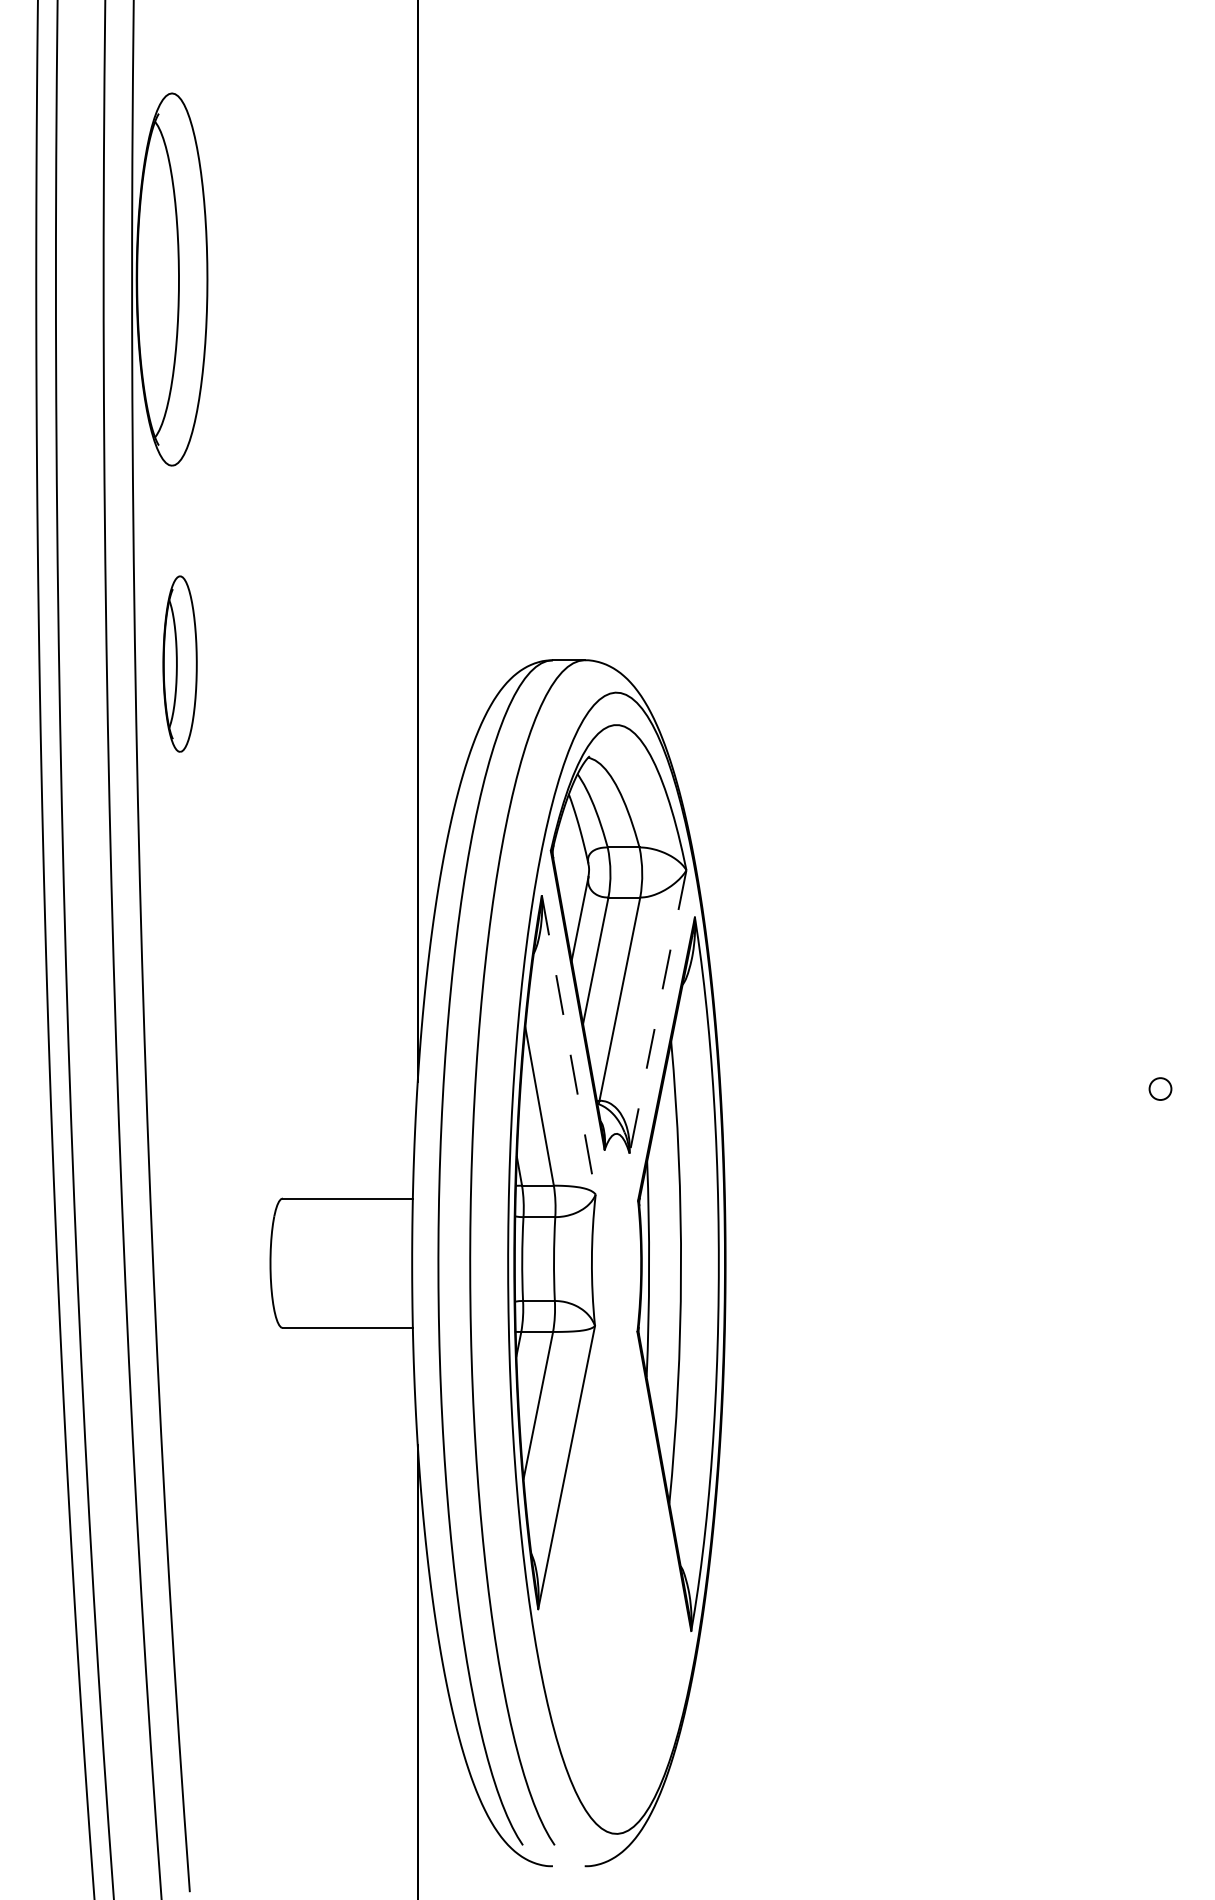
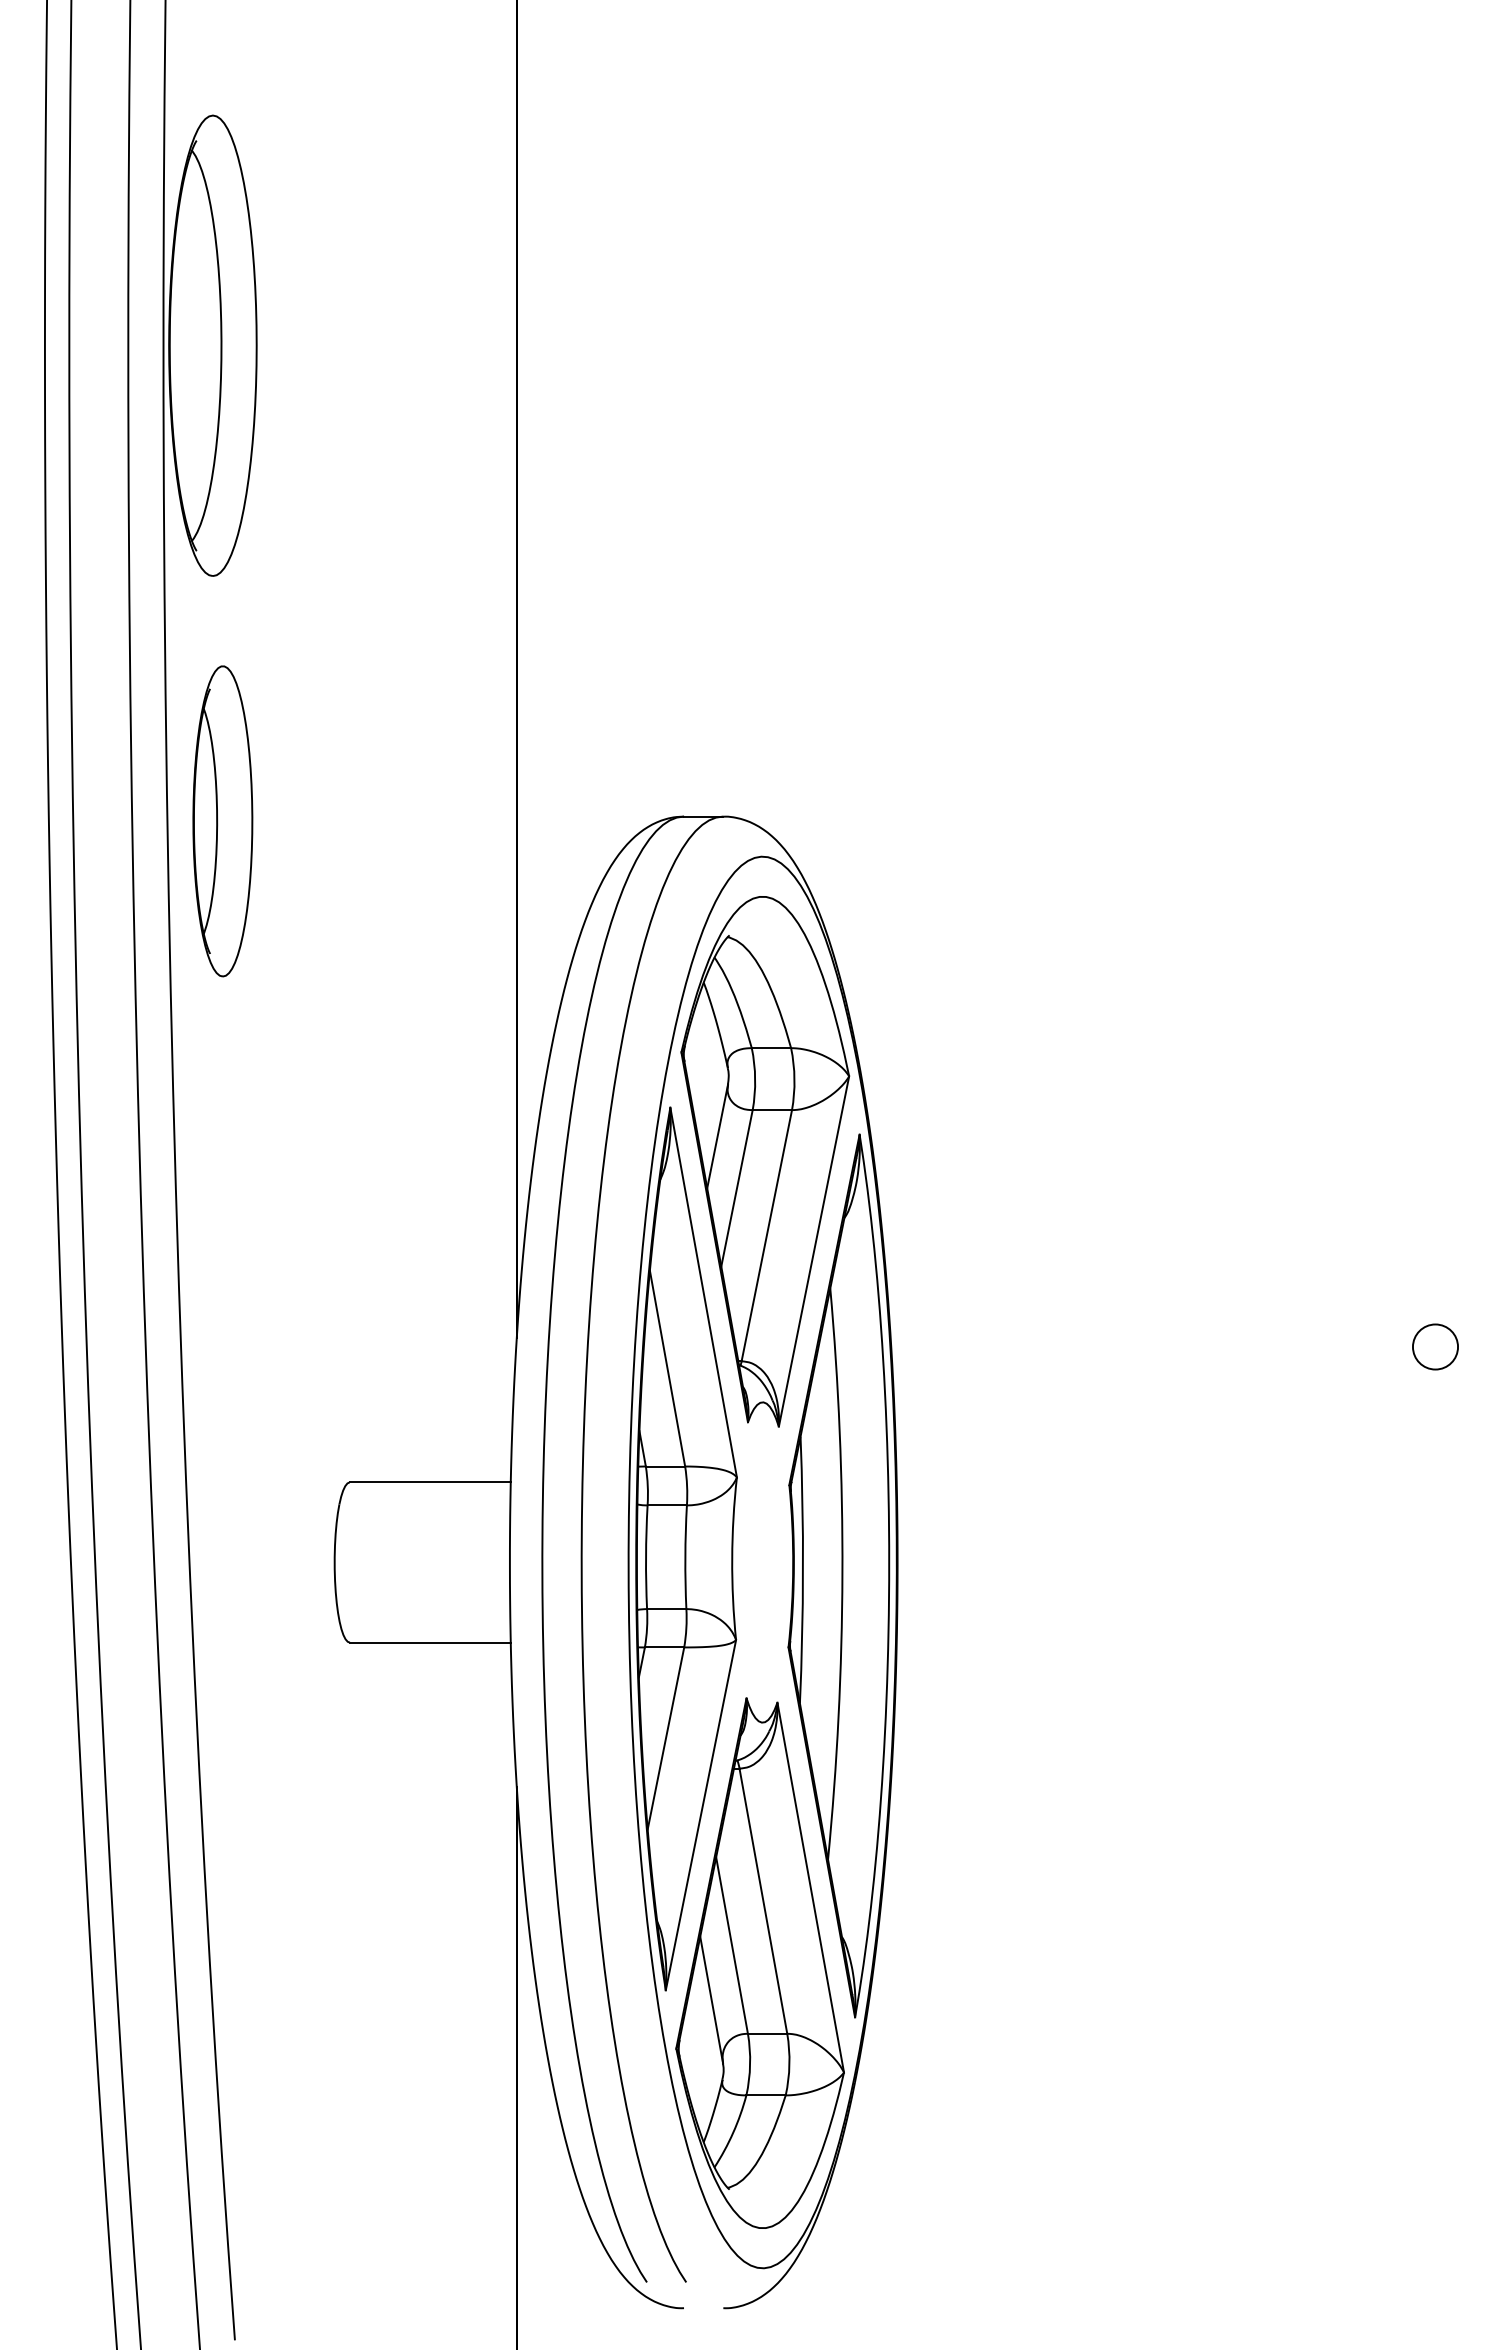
part: (179, 664) -> (222, 821), size x1.43
line: (658, 1011) -> (814, 1251), dashed -> solid
line: (568, 1044) -> (703, 1292), dashed -> solid
circle: (1160, 1088) -> (1435, 1346), size x1.67
part: (613, 1586) -> (759, 1962), added

